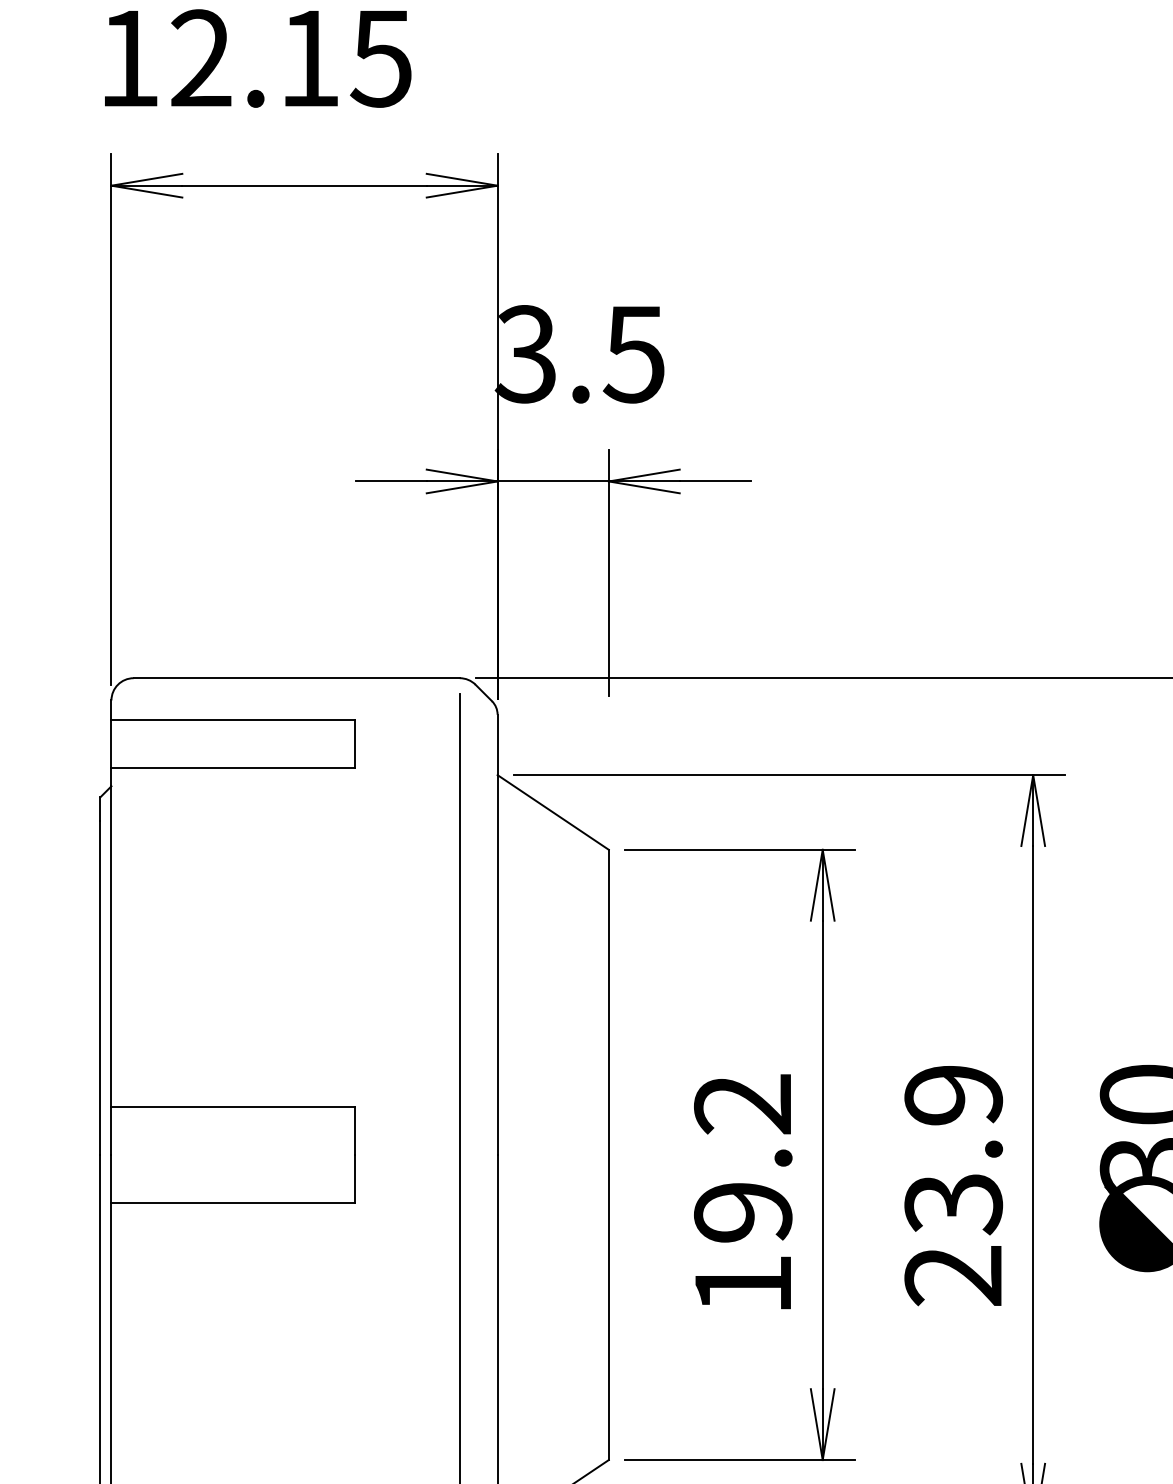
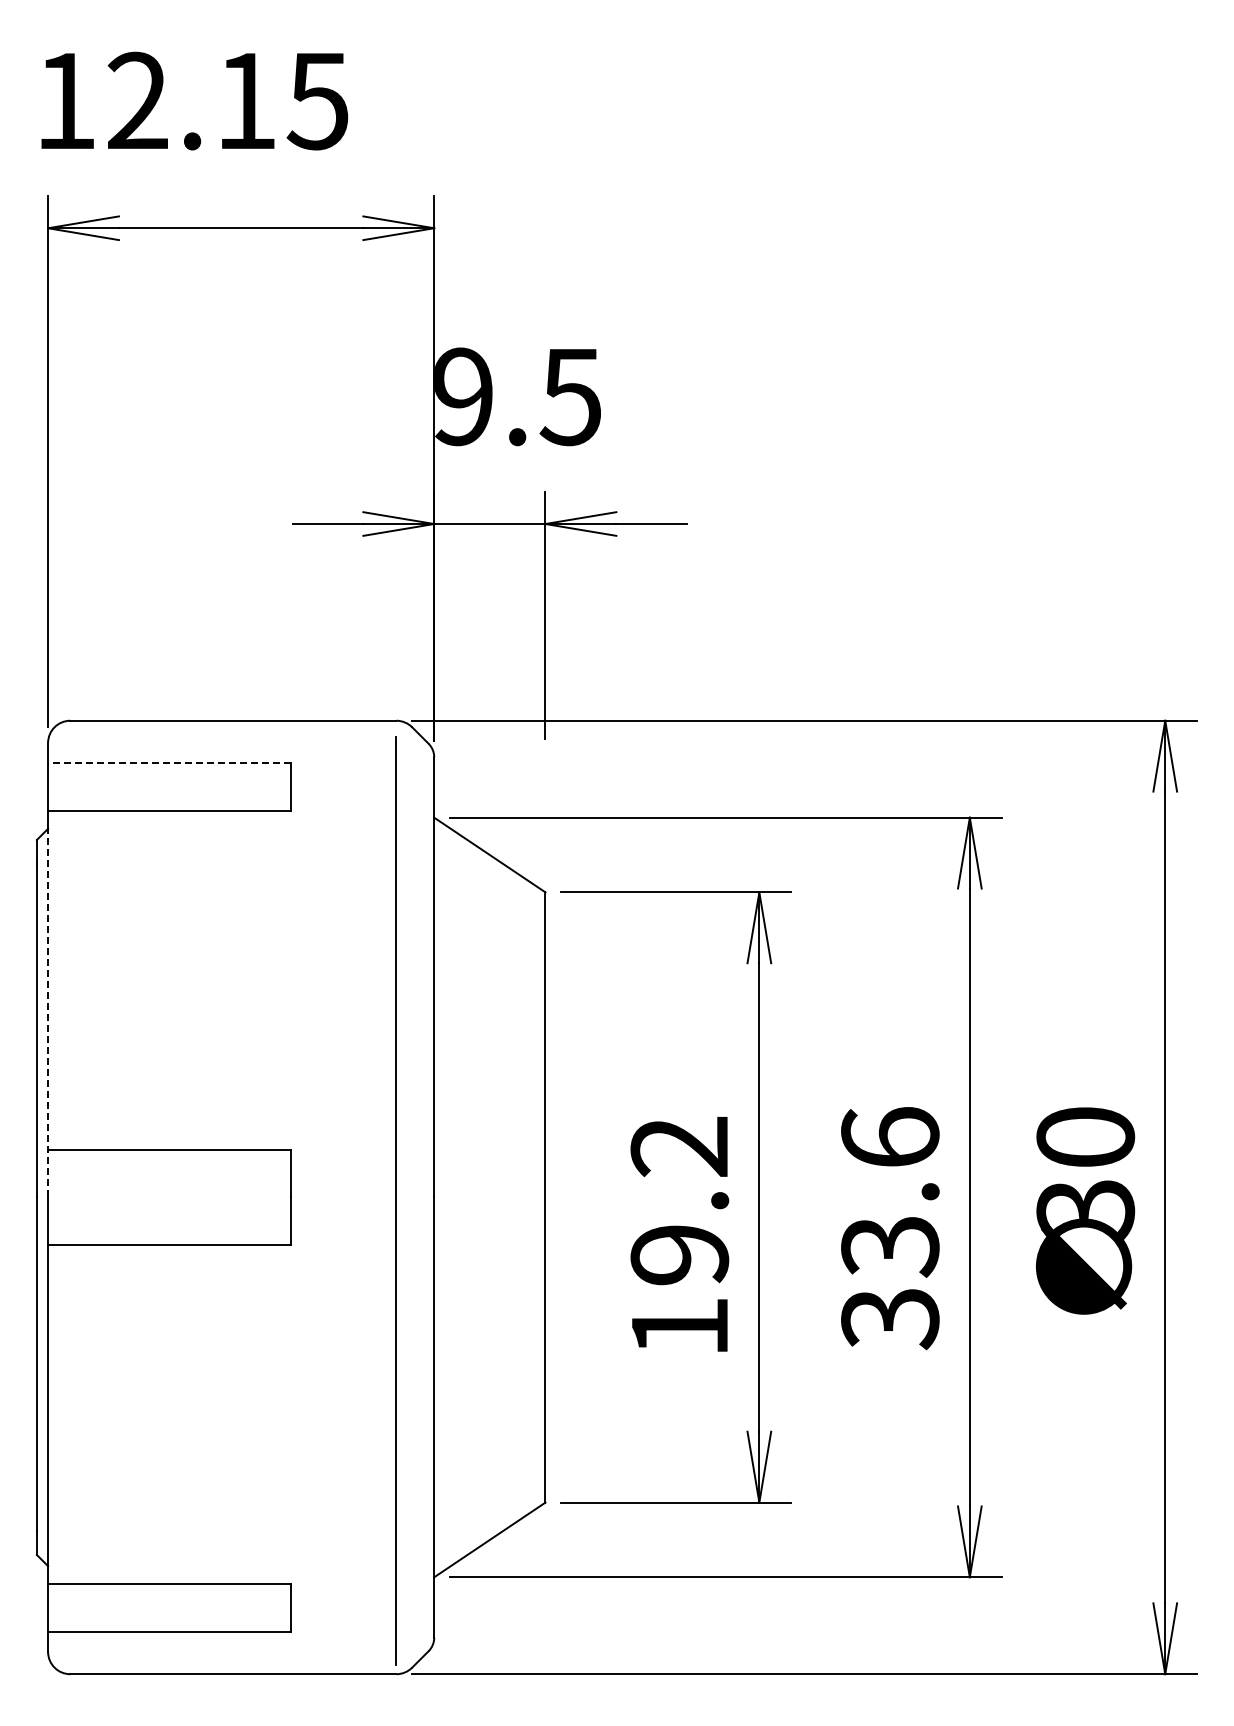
text: (524, 353) -> (461, 396), 3.5 -> 9.5
line: (232, 719) -> (169, 762), solid -> dashed
line: (111, 969) -> (48, 1012), solid -> dashed
text: (953, 1185) -> (890, 1228), 23.9 -> 33.6

